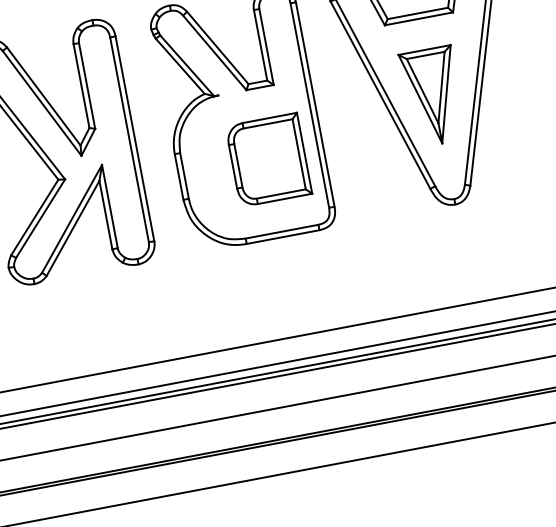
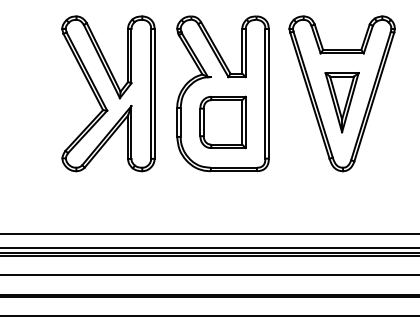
part: (267, 160) -> (222, 122), moved

